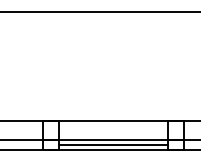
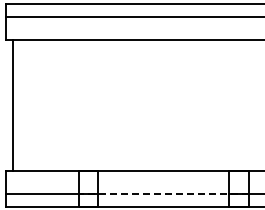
line: (113, 139) -> (163, 193), solid -> dashed
line: (113, 145) -> (163, 200), removed

